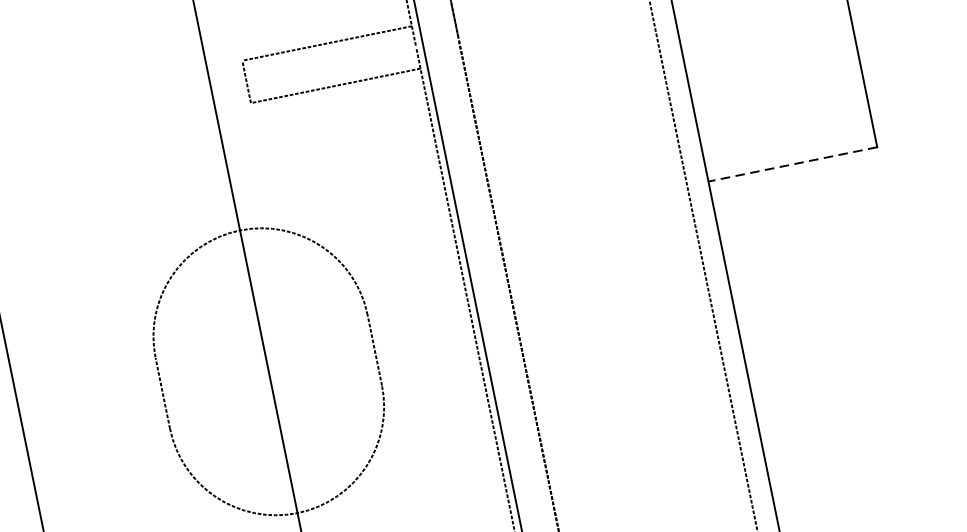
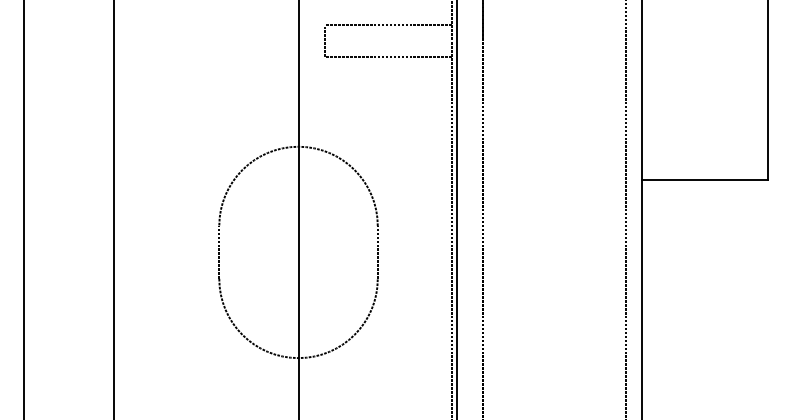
line: (792, 165) -> (704, 180), dashed -> solid

